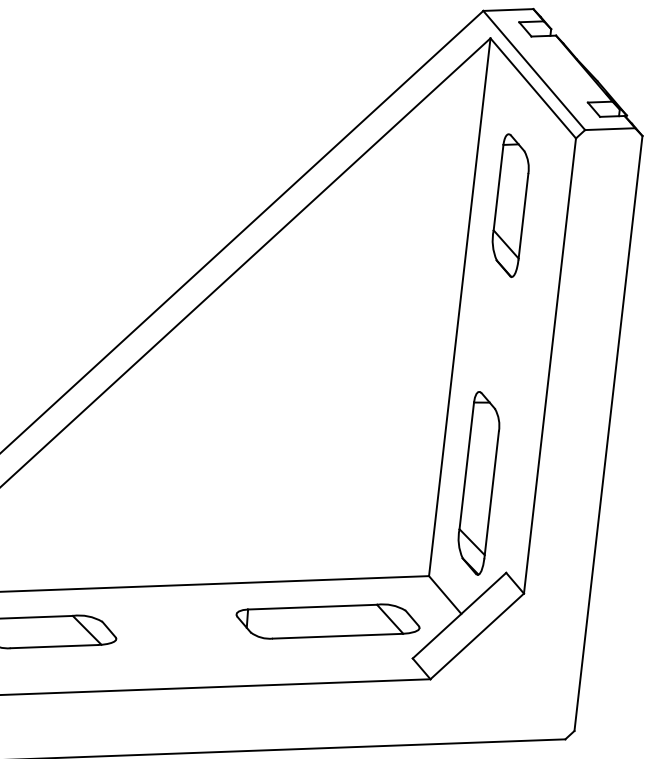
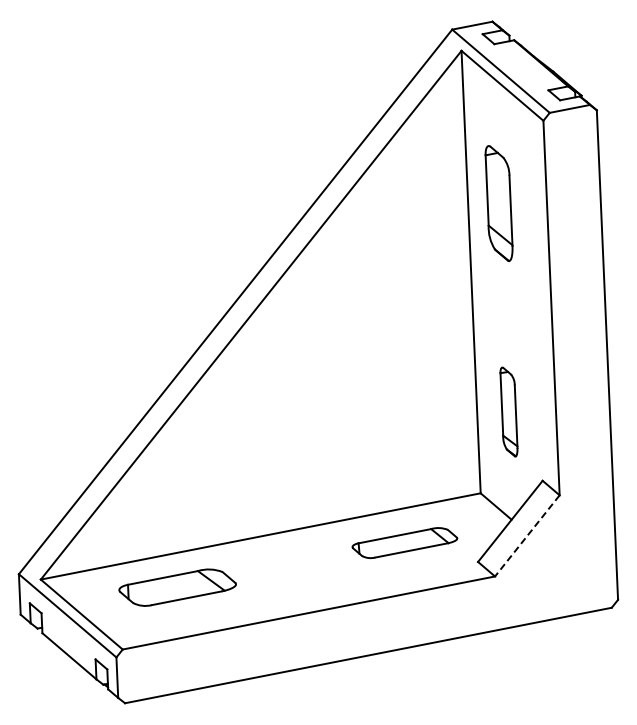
part: (509, 205) -> (498, 203), moved
part: (478, 482) -> (508, 411), size x0.6
part: (327, 620) -> (404, 542), size x0.7
line: (477, 635) -> (527, 535), solid -> dashed

